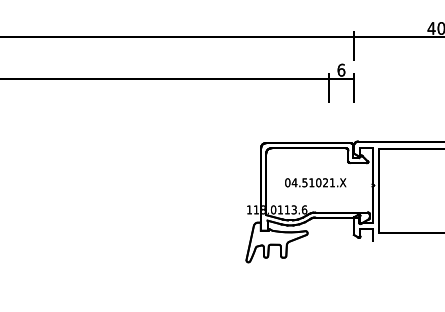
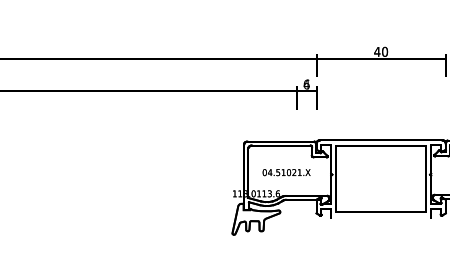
text: (341, 70) -> (306, 84), 6 -> 4

